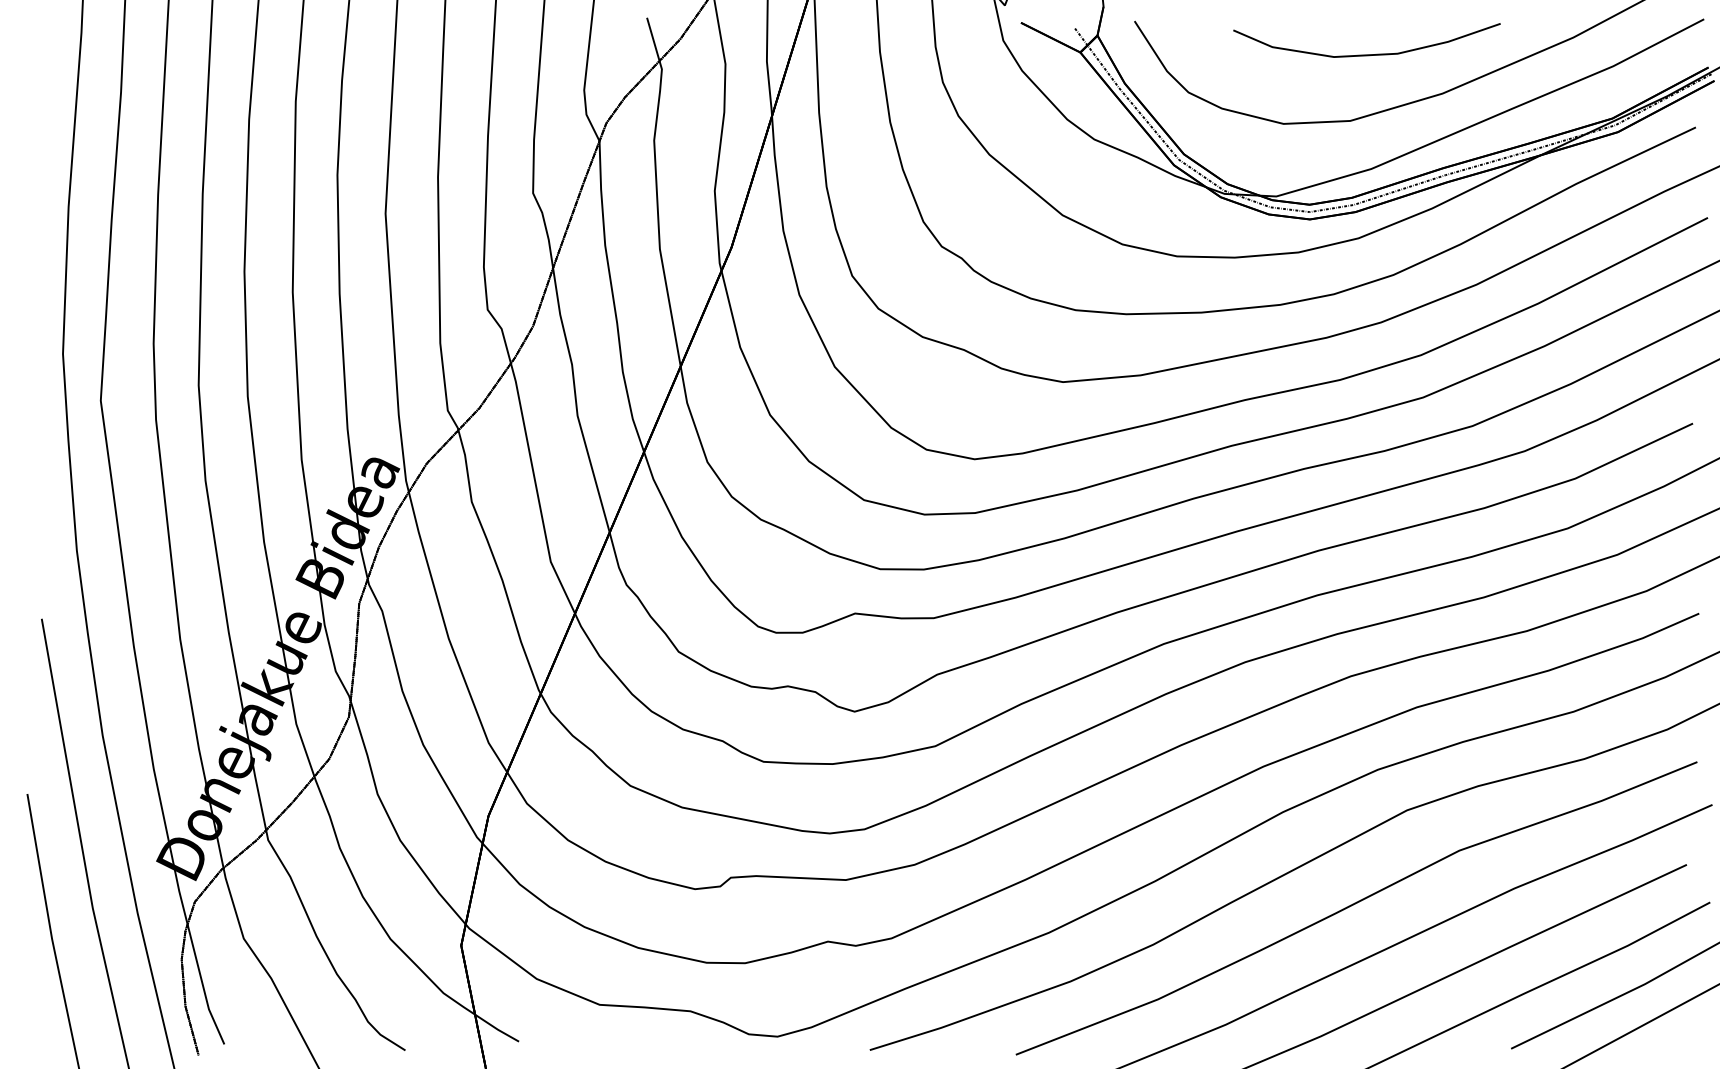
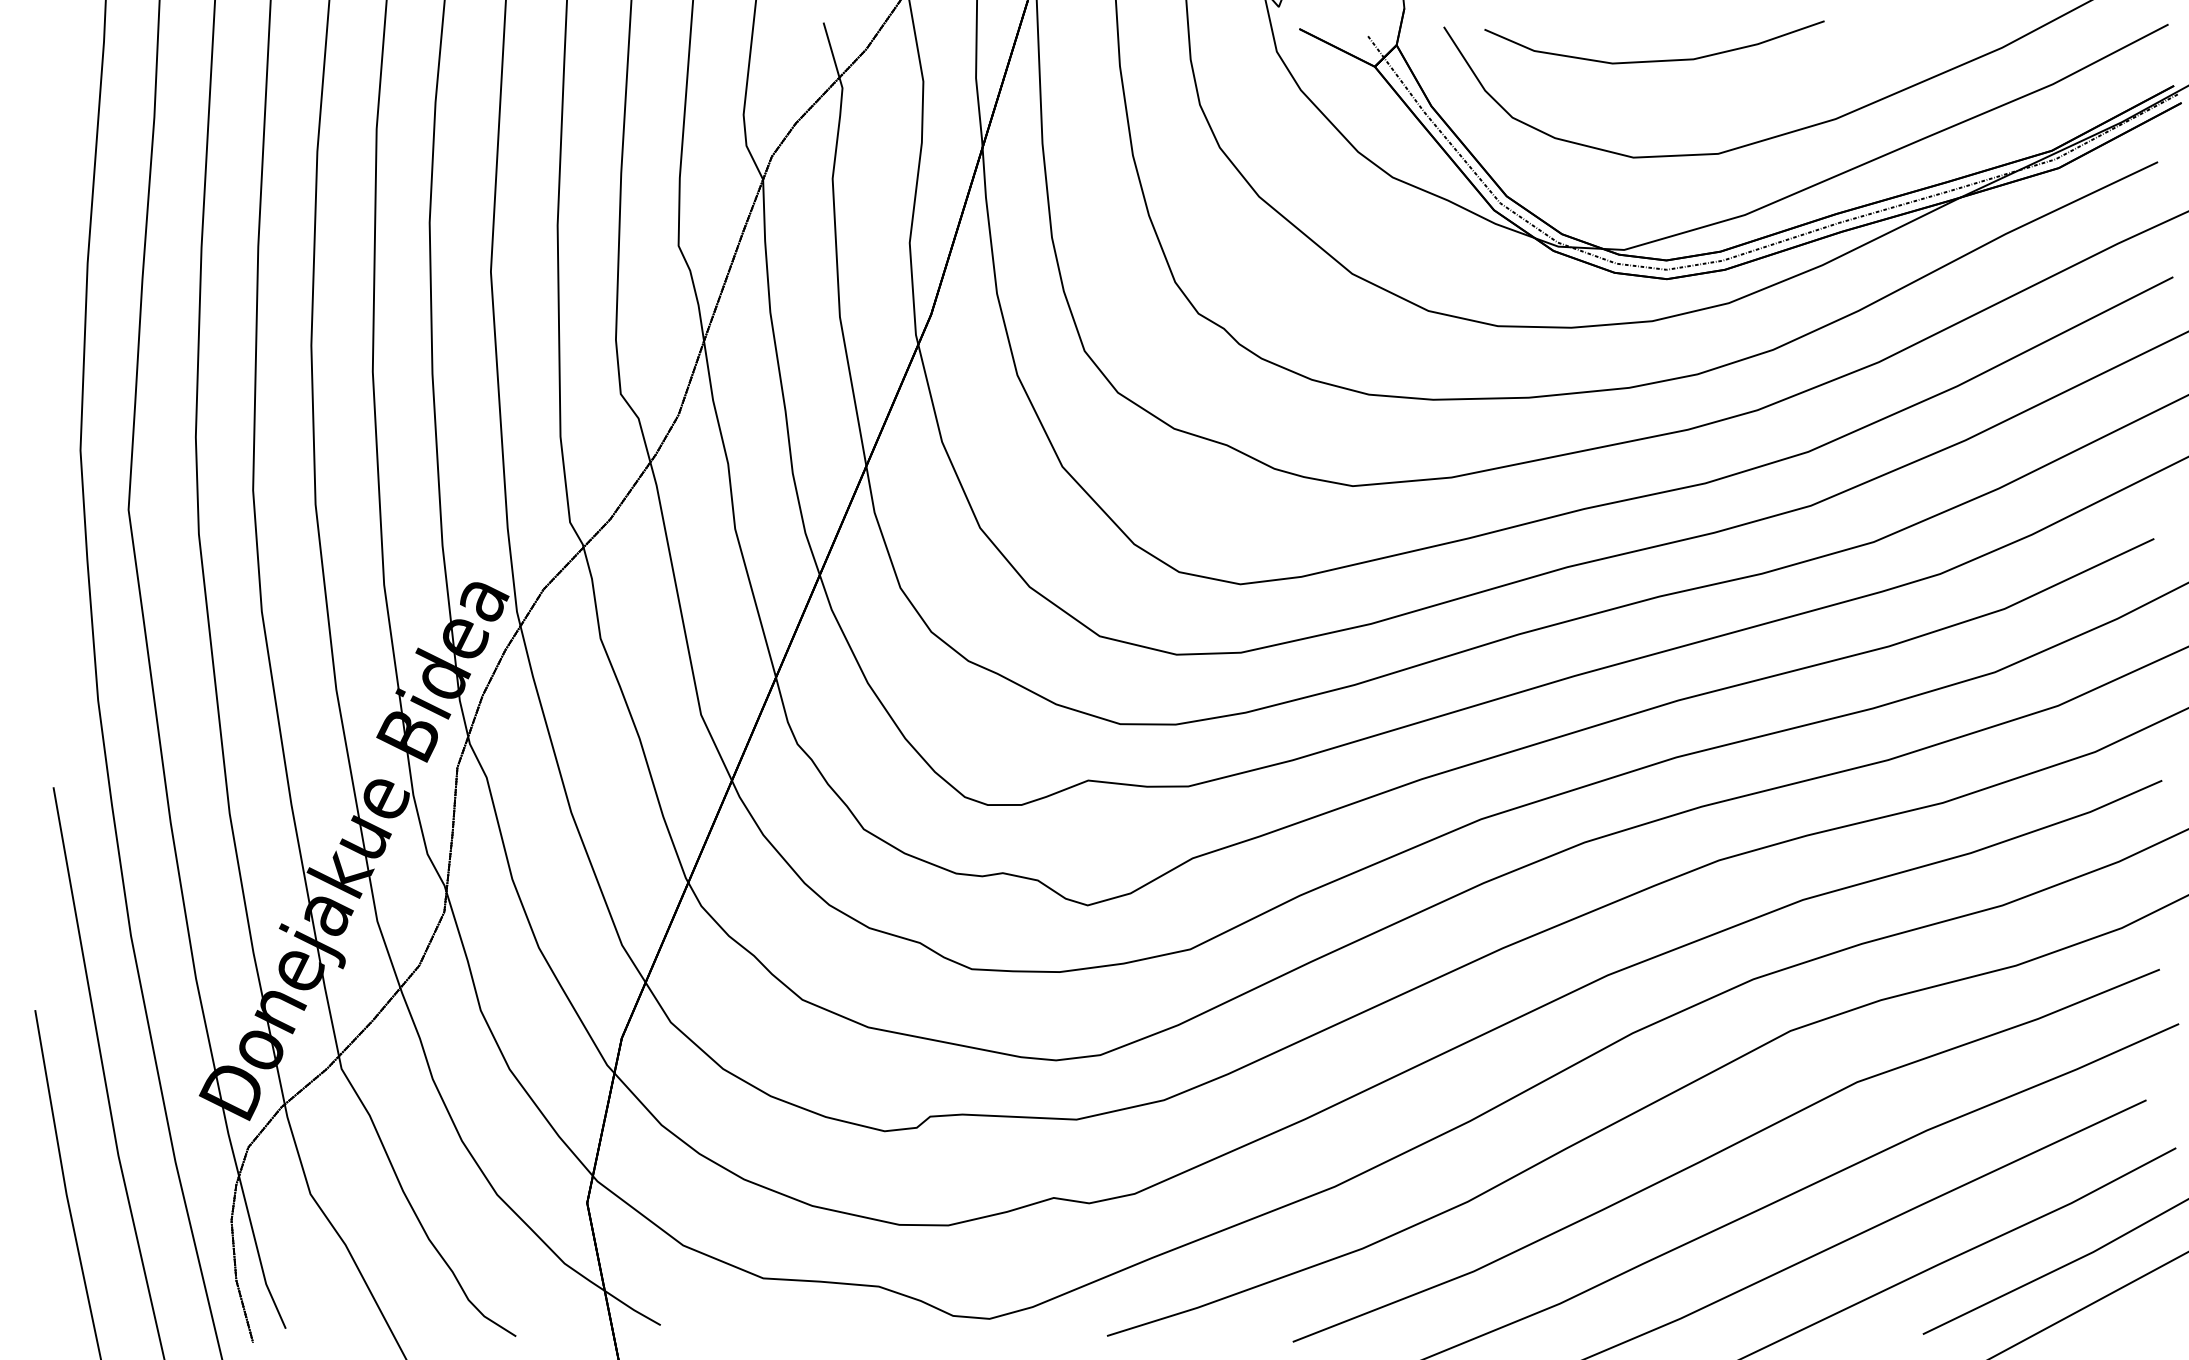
curve: (1366, 54) -> (1654, 60), moved

